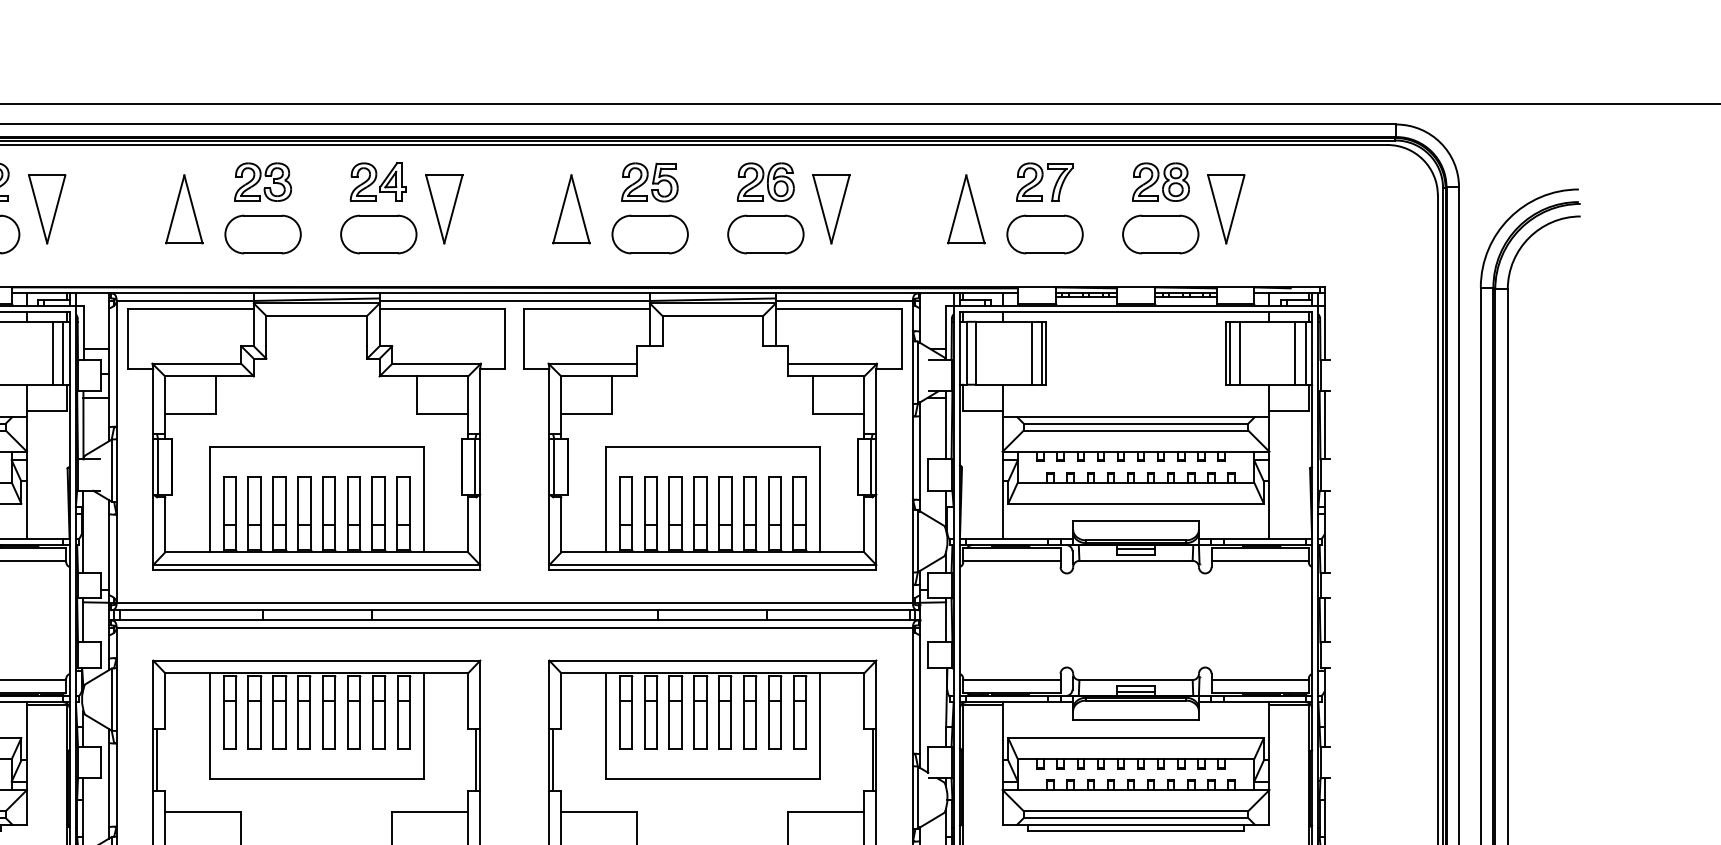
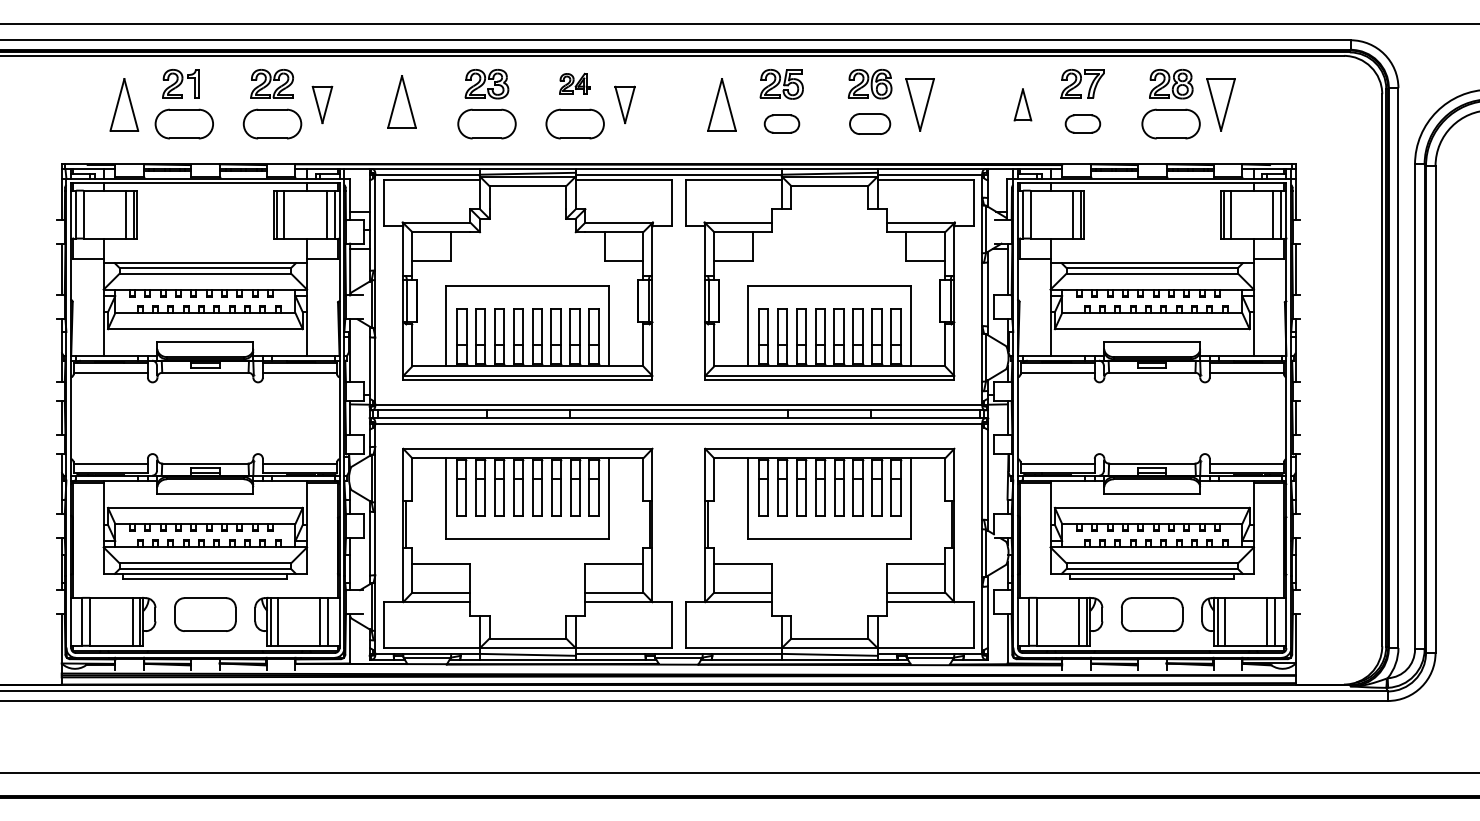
part: (377, 181) -> (574, 83), size x0.7
part: (47, 208) -> (322, 104), size x0.7
part: (183, 208) -> (401, 101), moved
part: (443, 208) -> (624, 104), size x0.7
part: (965, 208) -> (1022, 104), size x0.6
part: (649, 233) -> (781, 123), size x0.6
part: (764, 233) -> (869, 123), size x0.7
part: (1044, 233) -> (1082, 123), size x0.6

